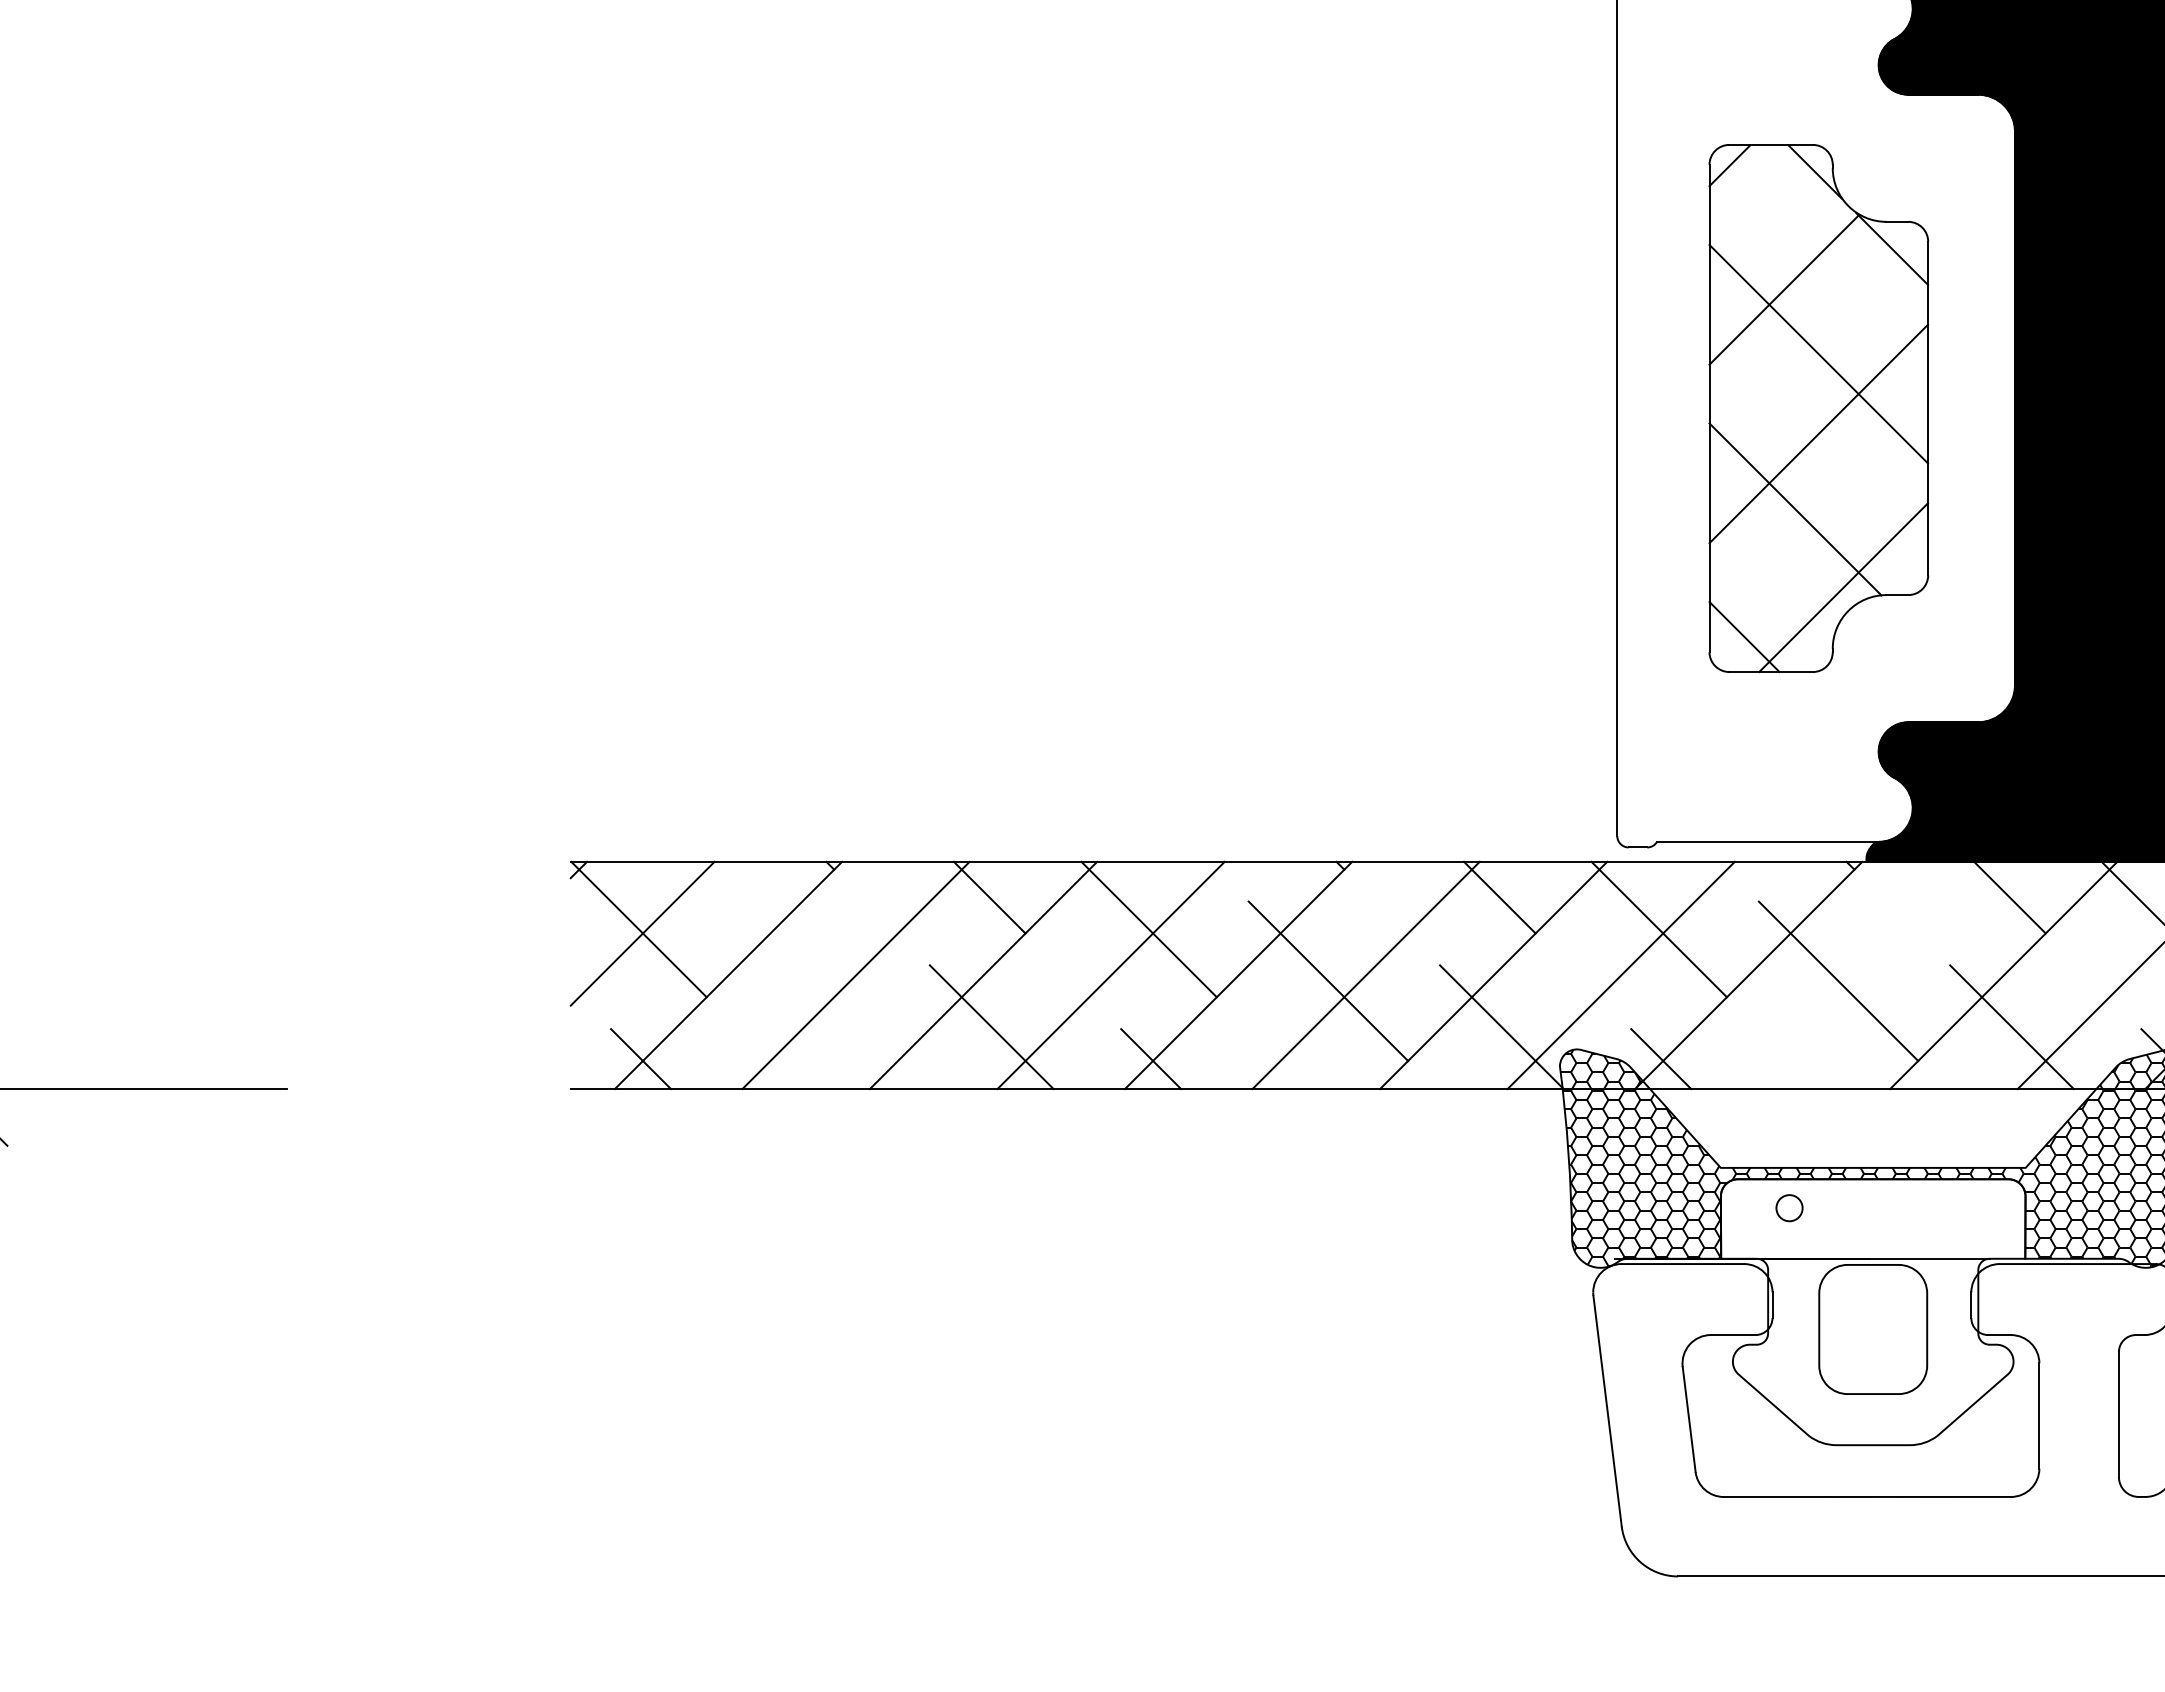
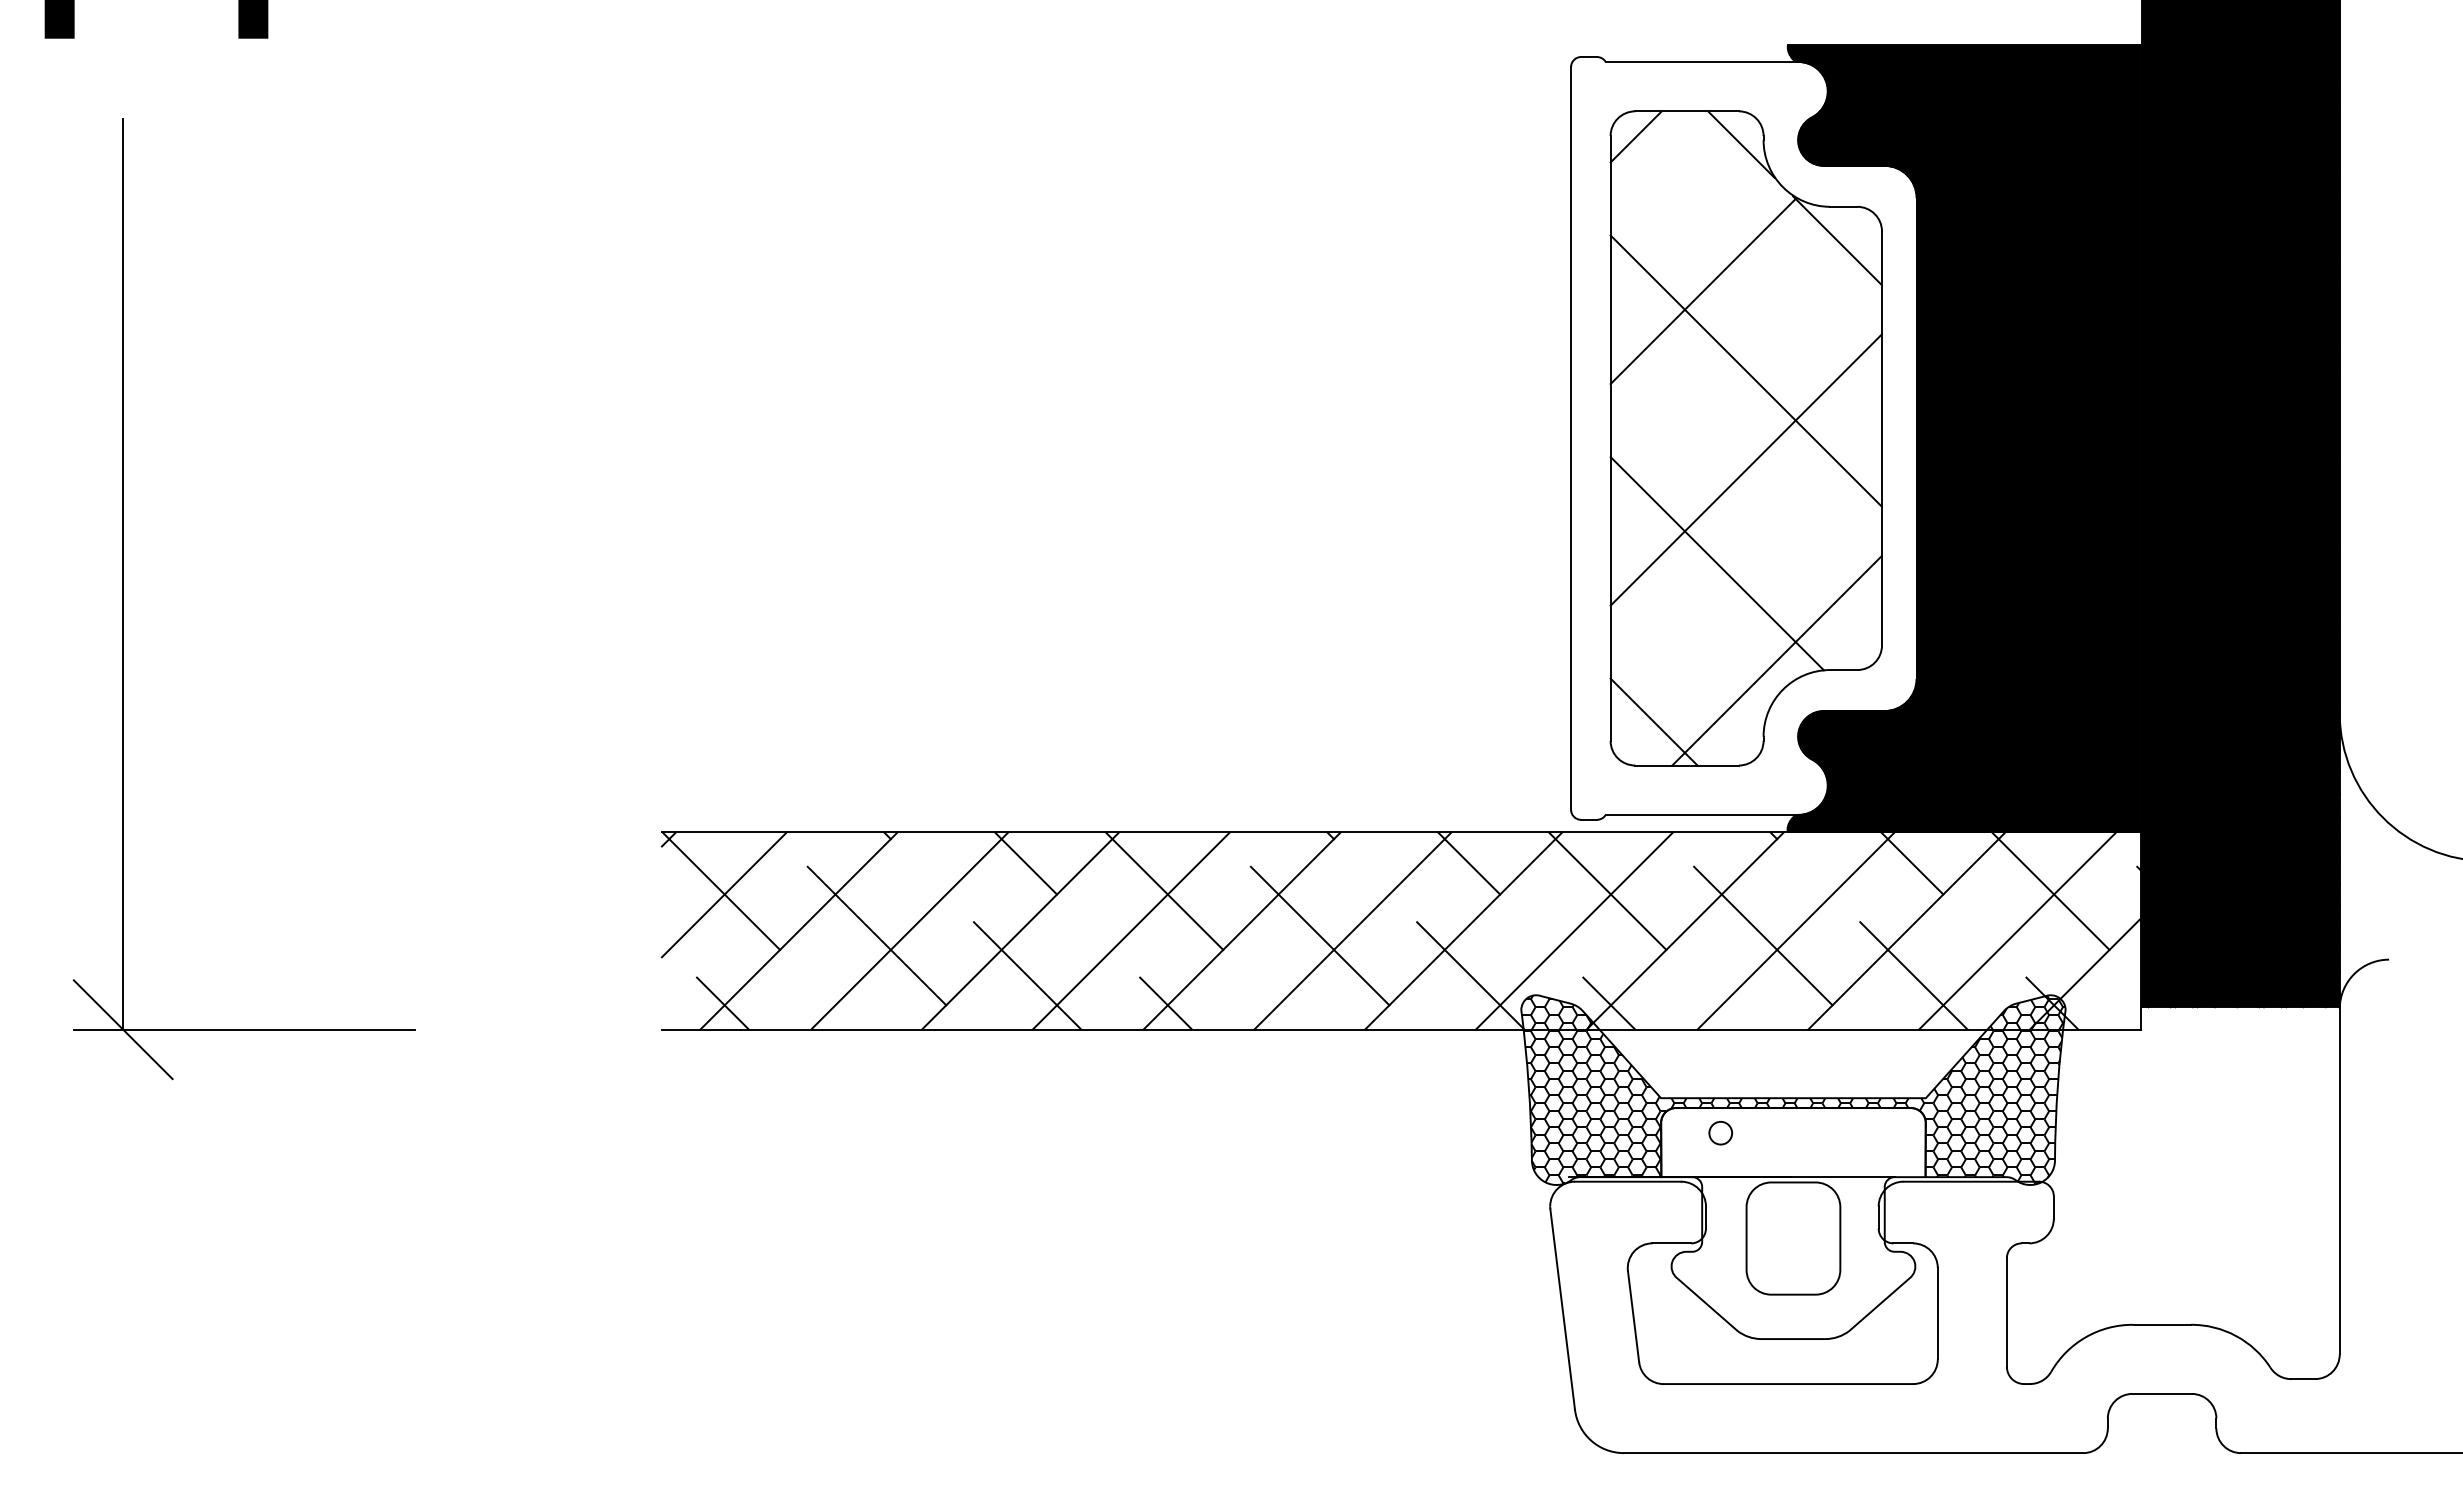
part: (1818, 408) -> (1745, 438), size x1.43
line: (1875, 974) -> (1795, 930), added
line: (817, 980) -> (876, 935), added

